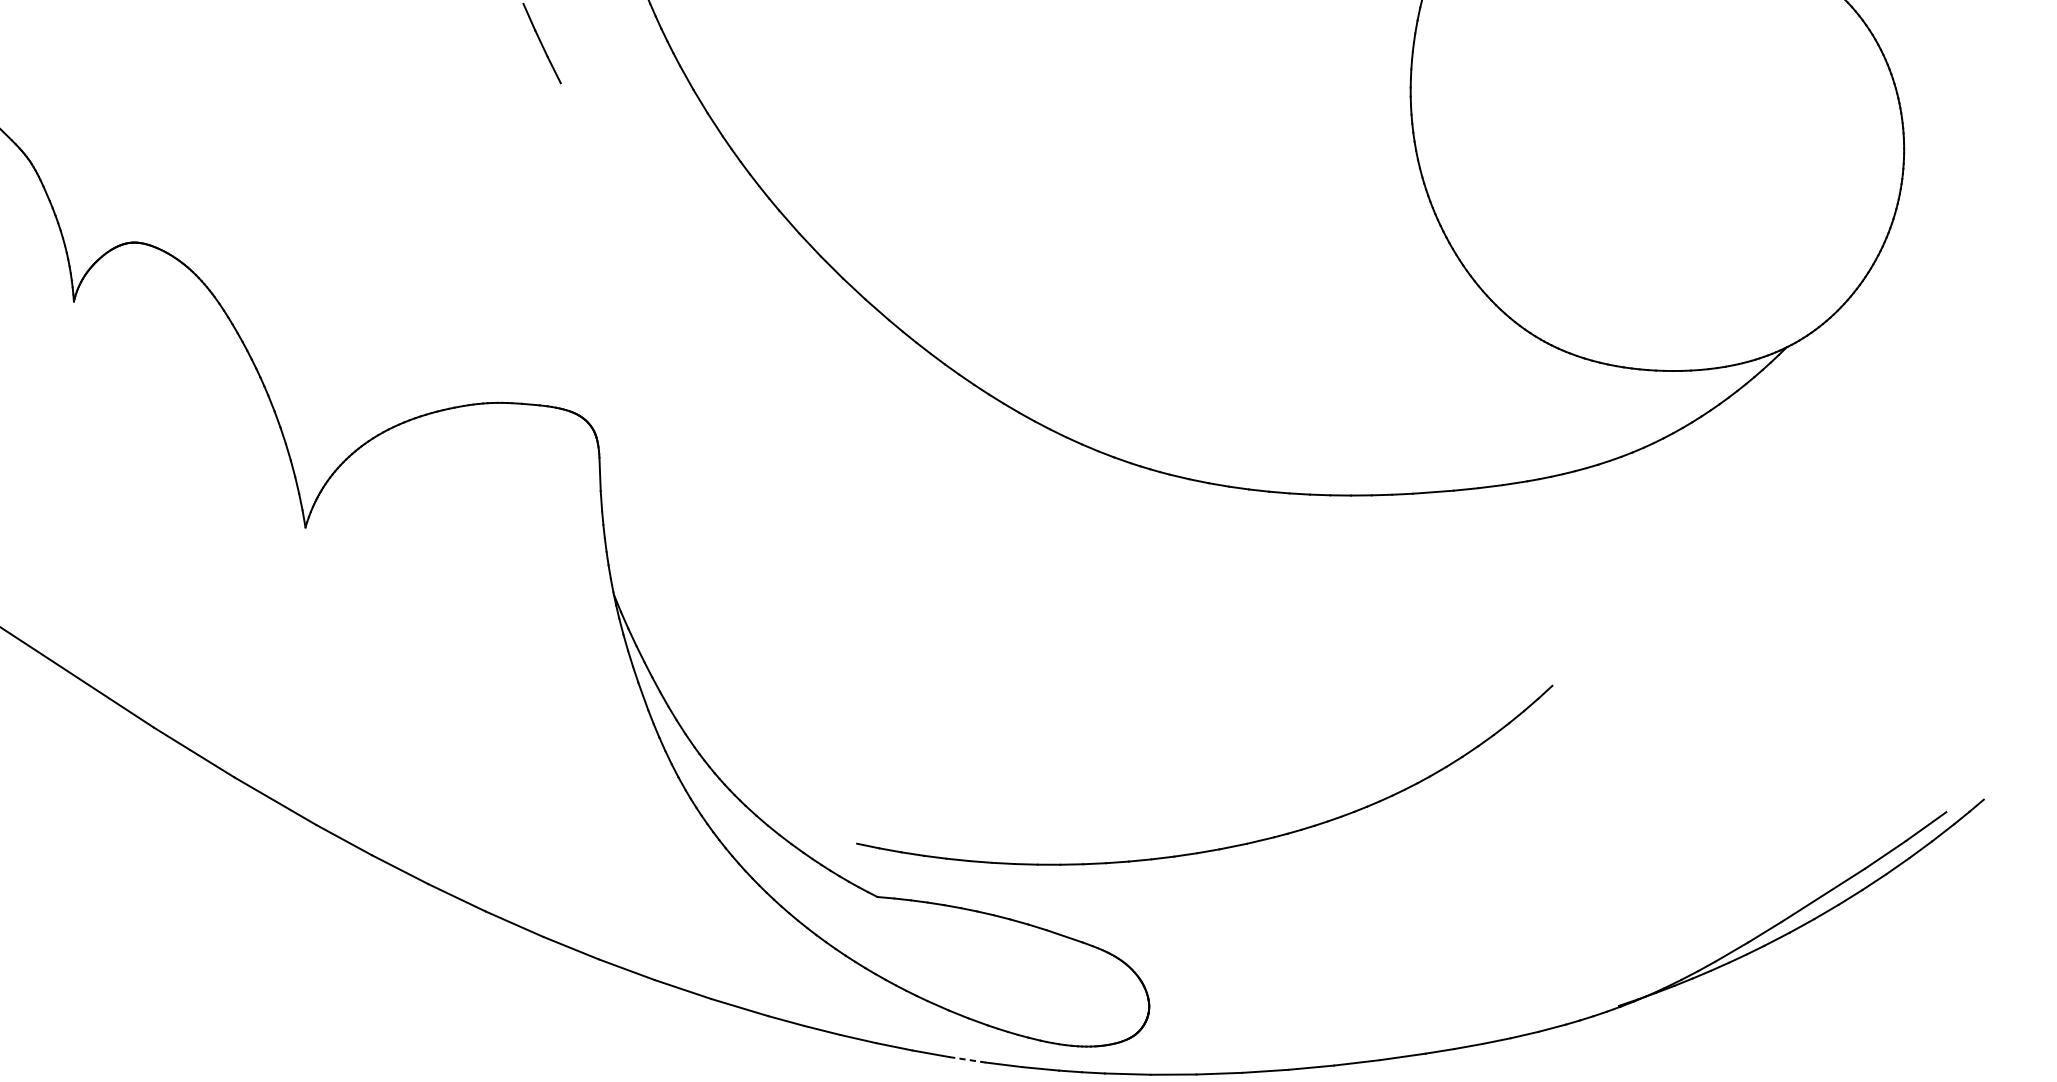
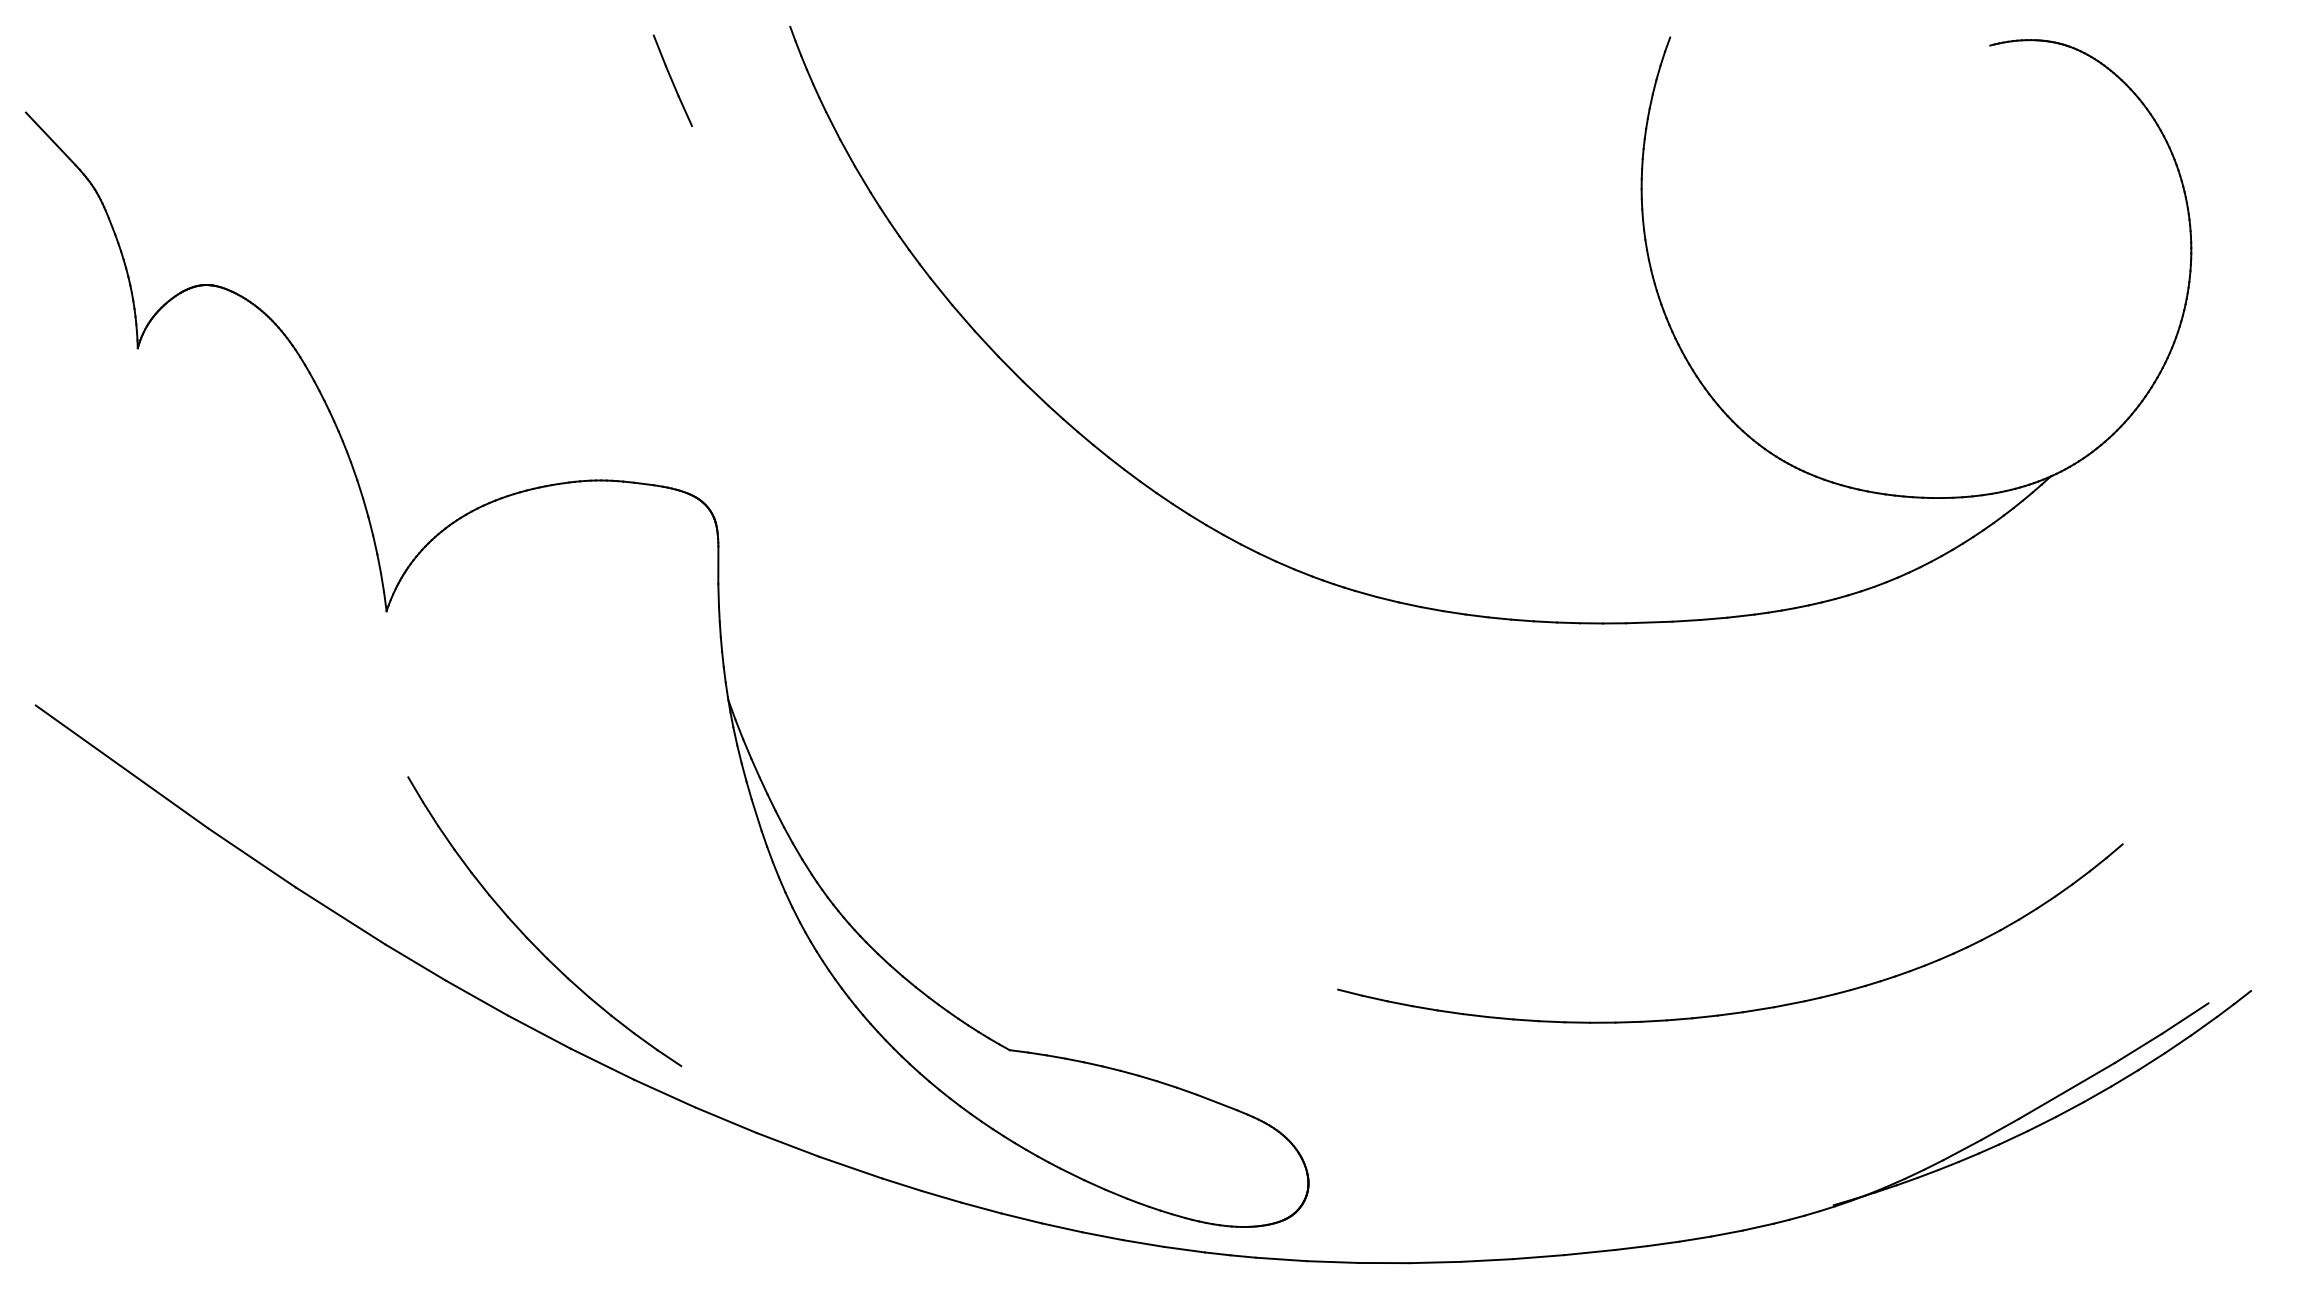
part: (443, 813) -> (528, 937), added
part: (1216, 848) -> (1739, 1011), moved
line: (967, 1060) -> (1102, 1236), dashed -> solid

